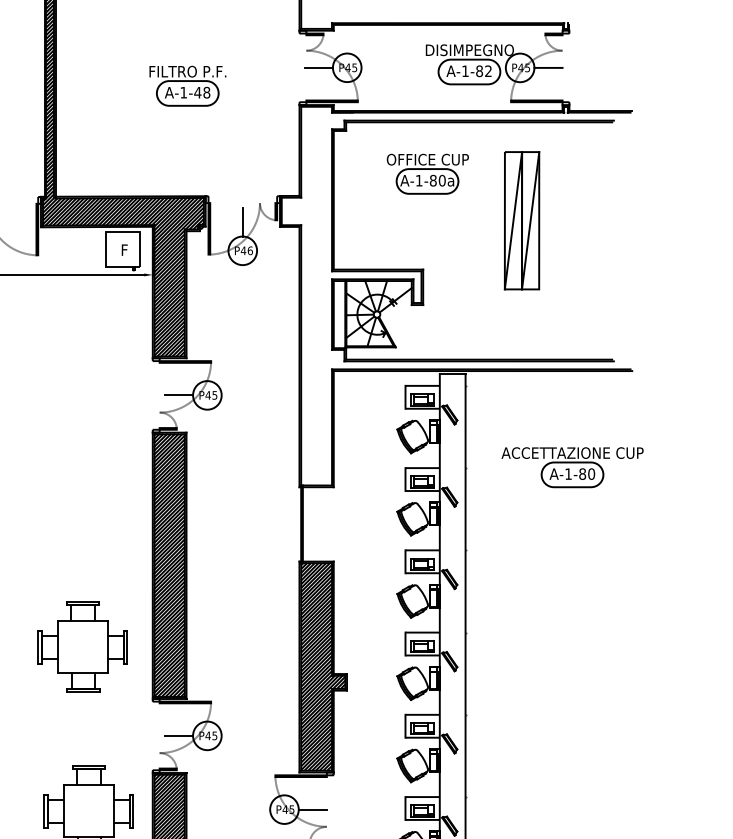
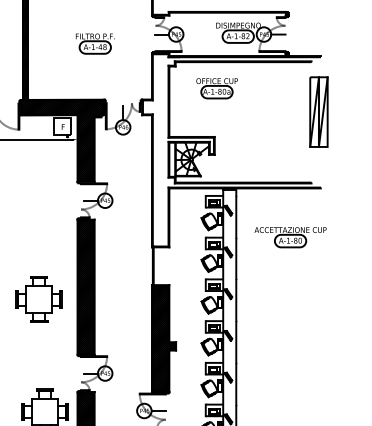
part: (521, 219) -> (318, 111), moved
part: (81, 647) -> (38, 299), moved

